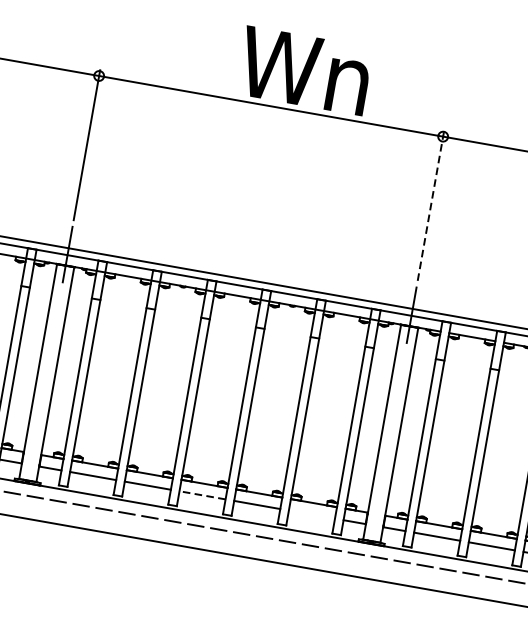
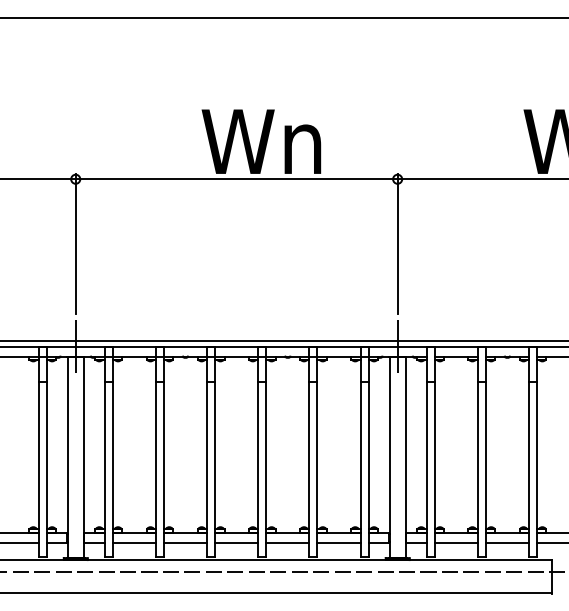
line: (430, 205) -> (397, 243), dashed -> solid
line: (202, 495) -> (236, 543), dashed -> solid
line: (311, 514) -> (338, 543), added

